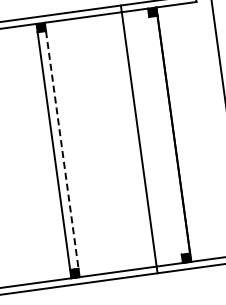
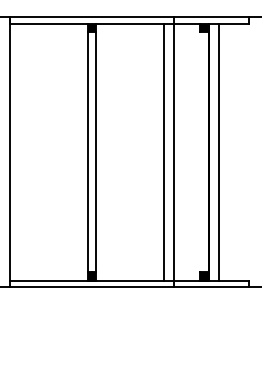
line: (183, 132) -> (218, 151), added
line: (129, 139) -> (164, 151), added
line: (62, 150) -> (96, 152), dashed -> solid

